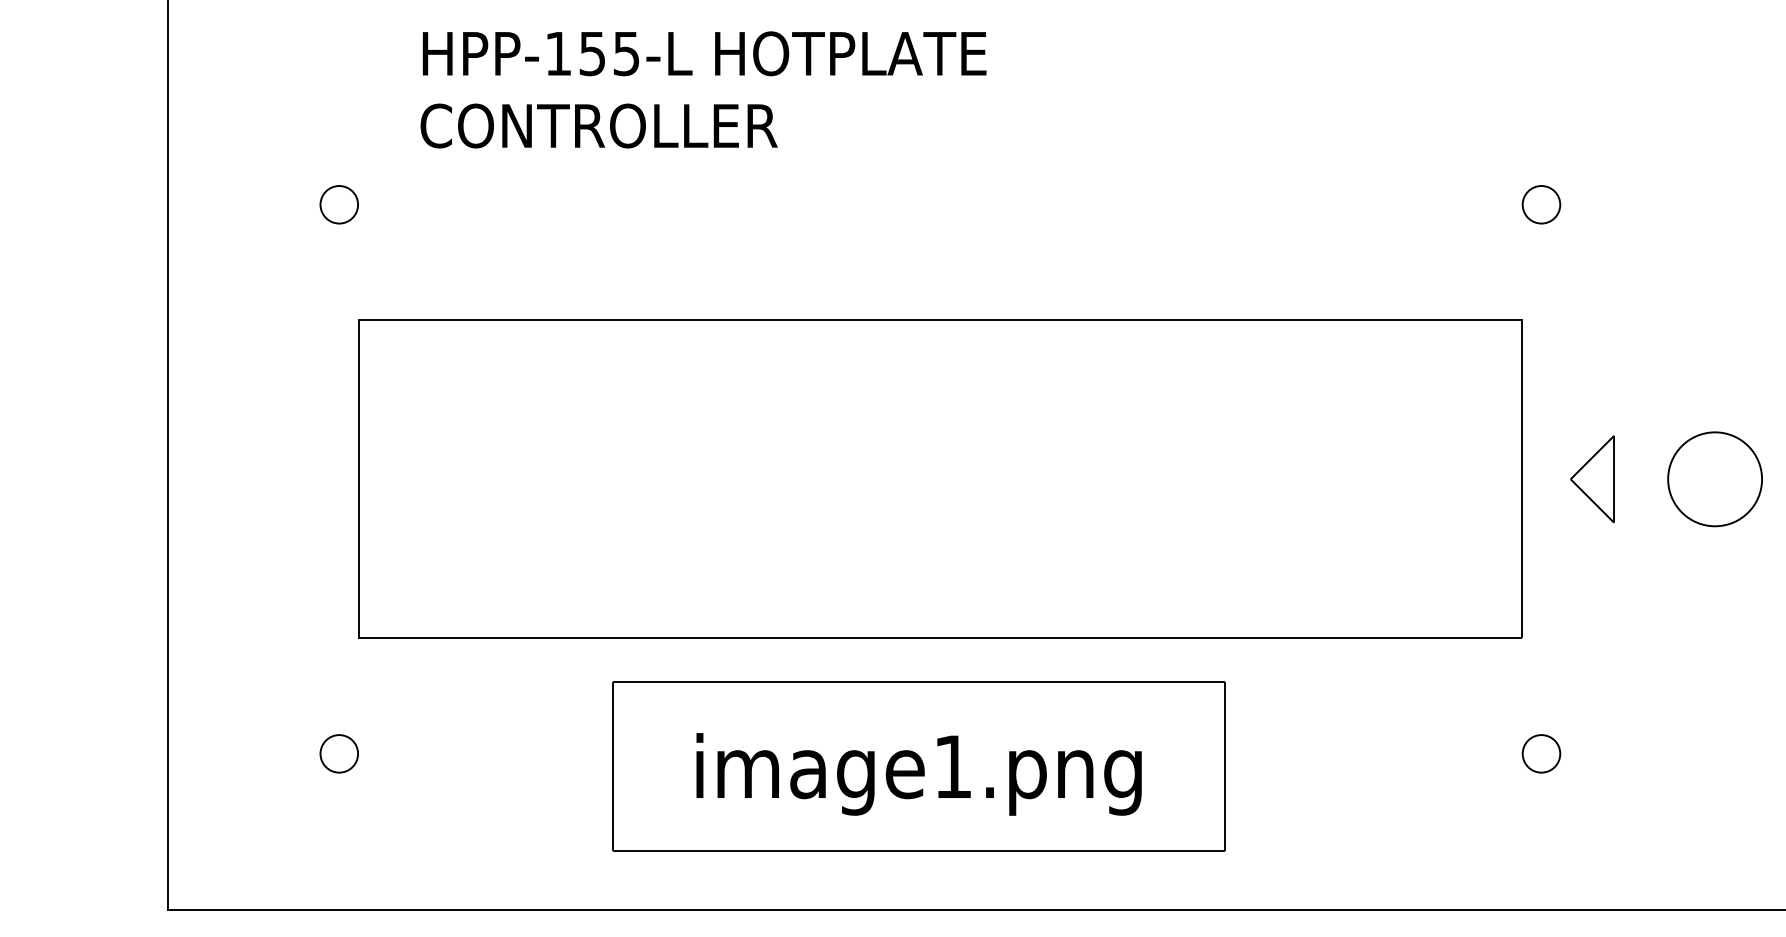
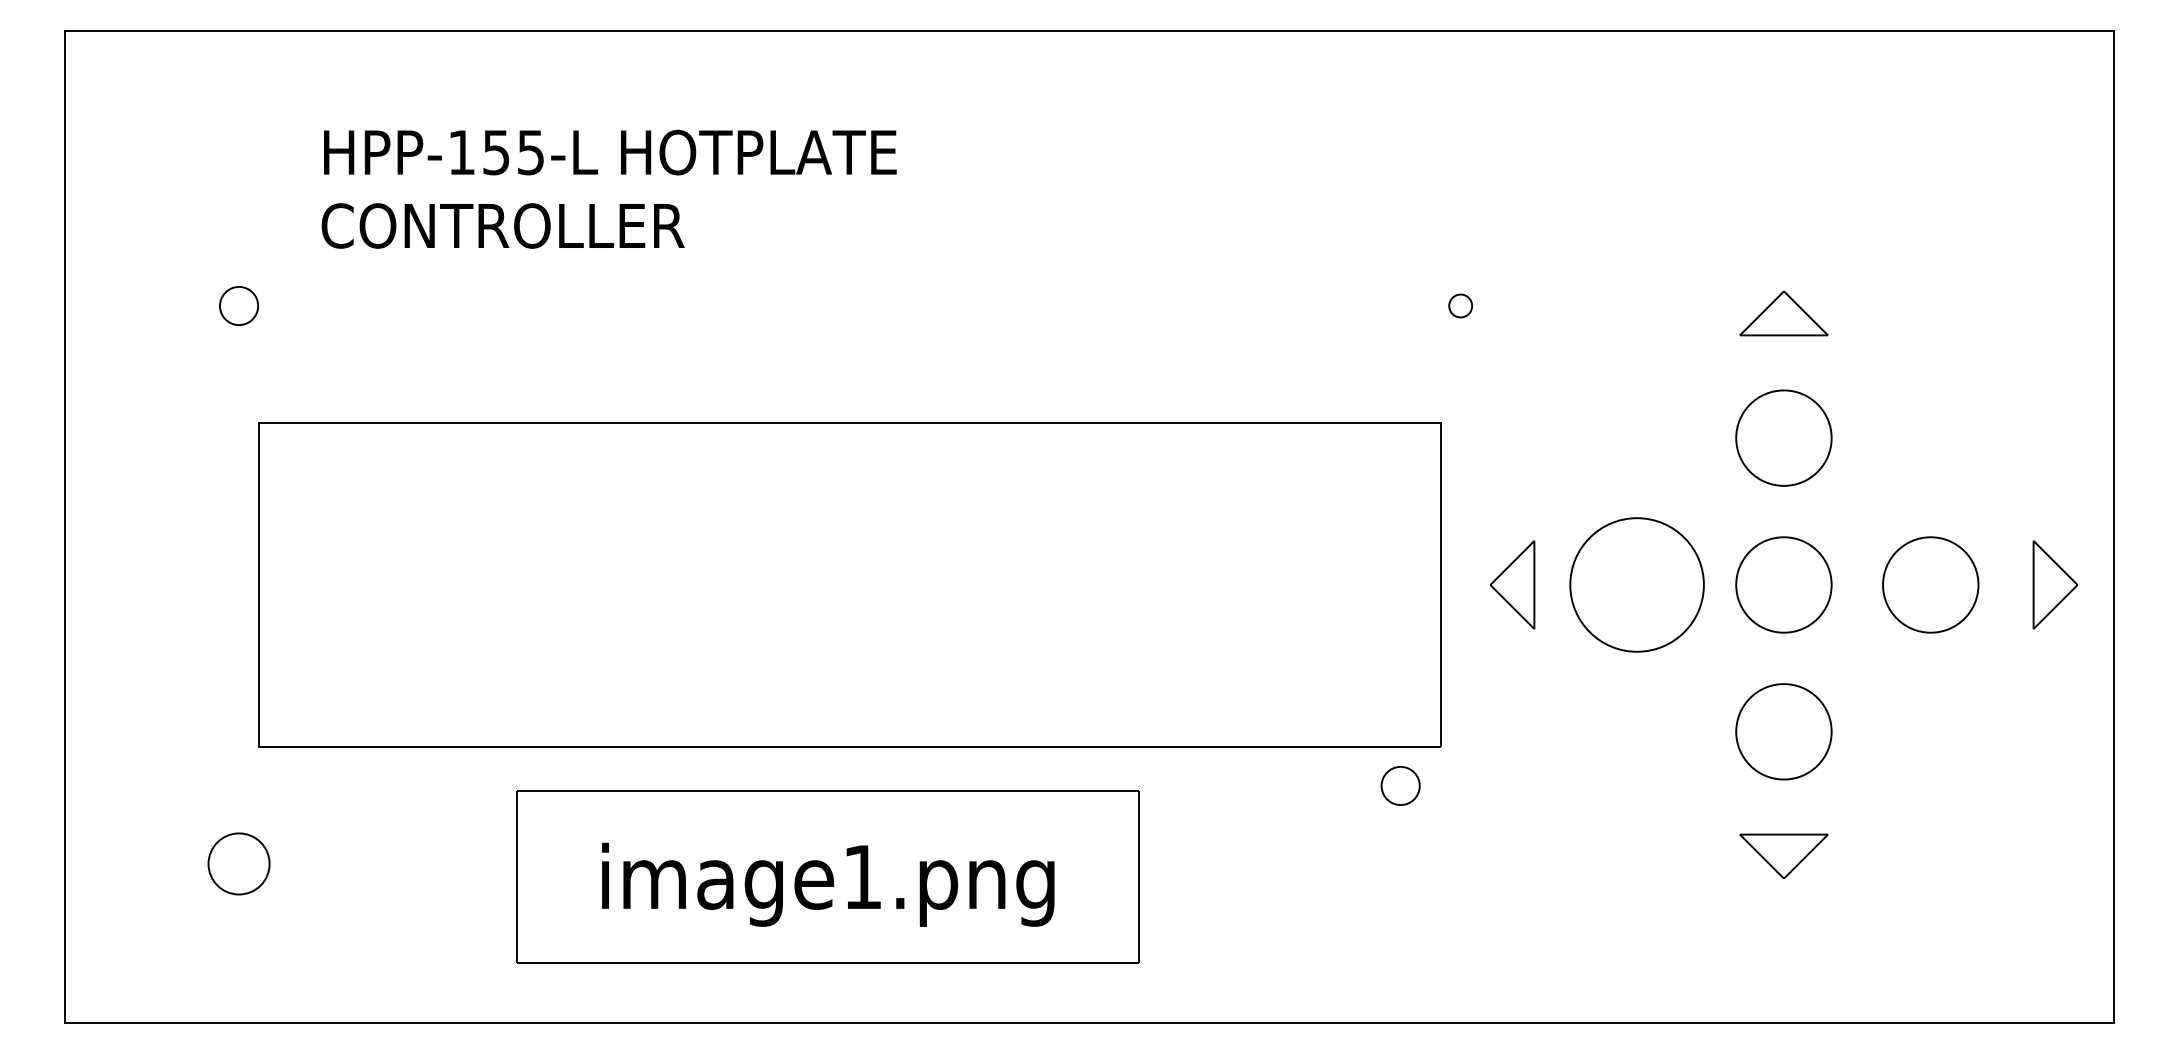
circle: (1541, 204) -> (1460, 305), size x0.6
circle: (1714, 478) -> (1636, 584), size x1.4
circle: (339, 753) -> (239, 863), size x1.6
circle: (1541, 753) -> (1400, 785), moved

